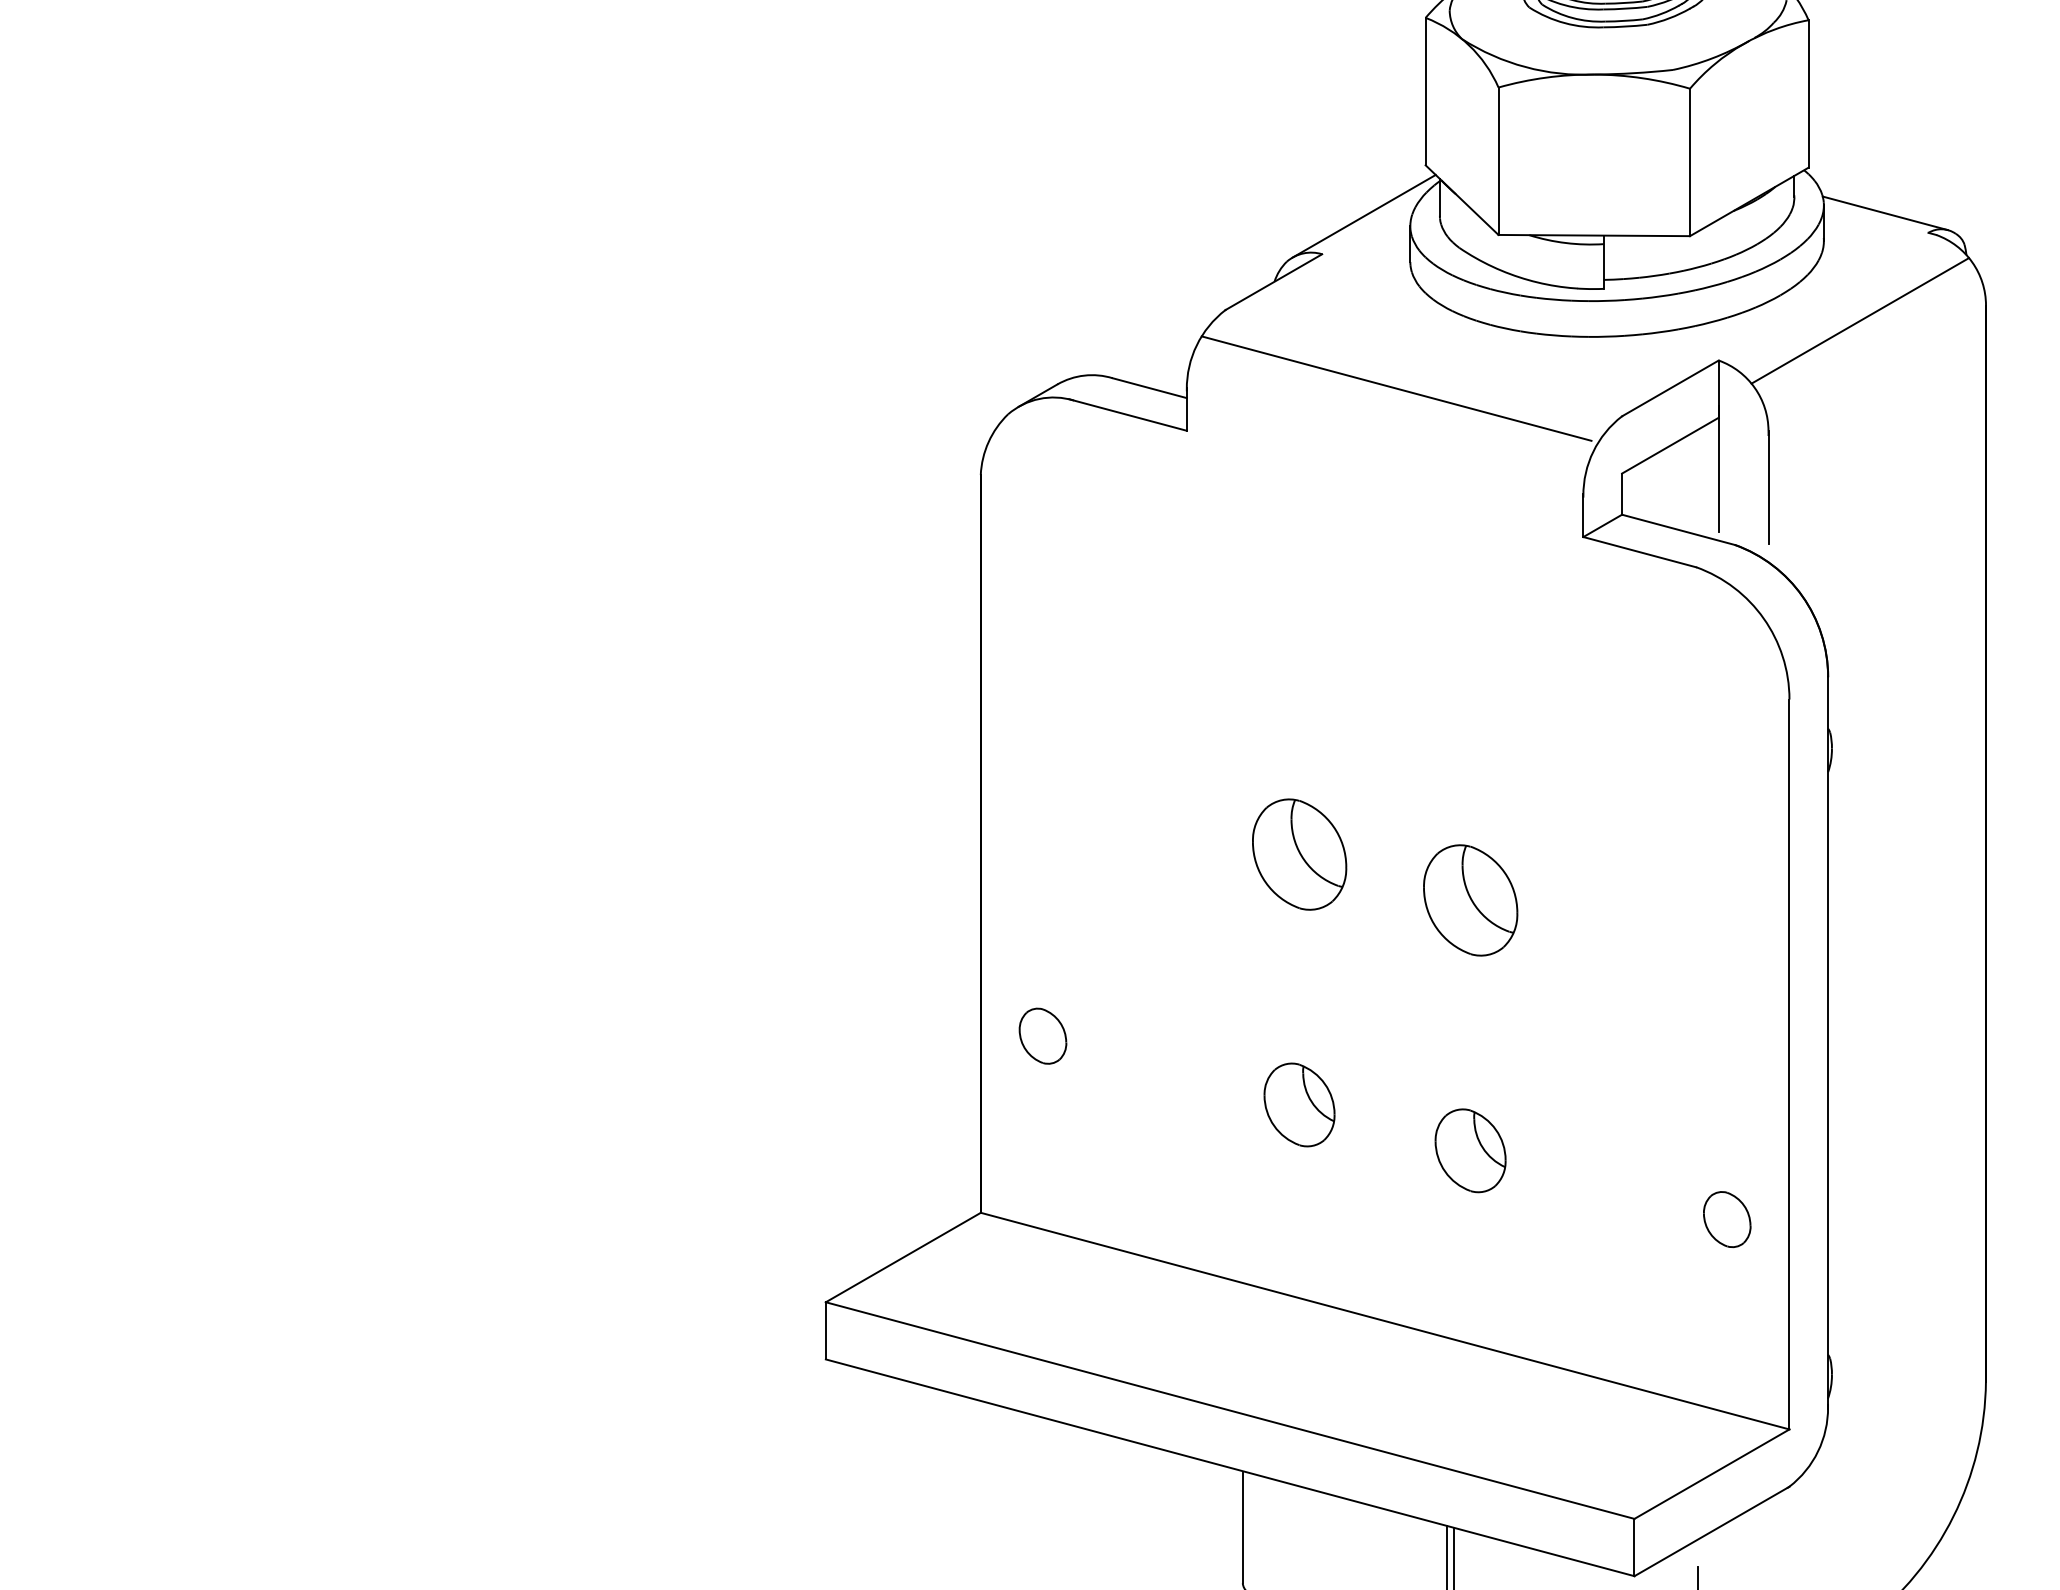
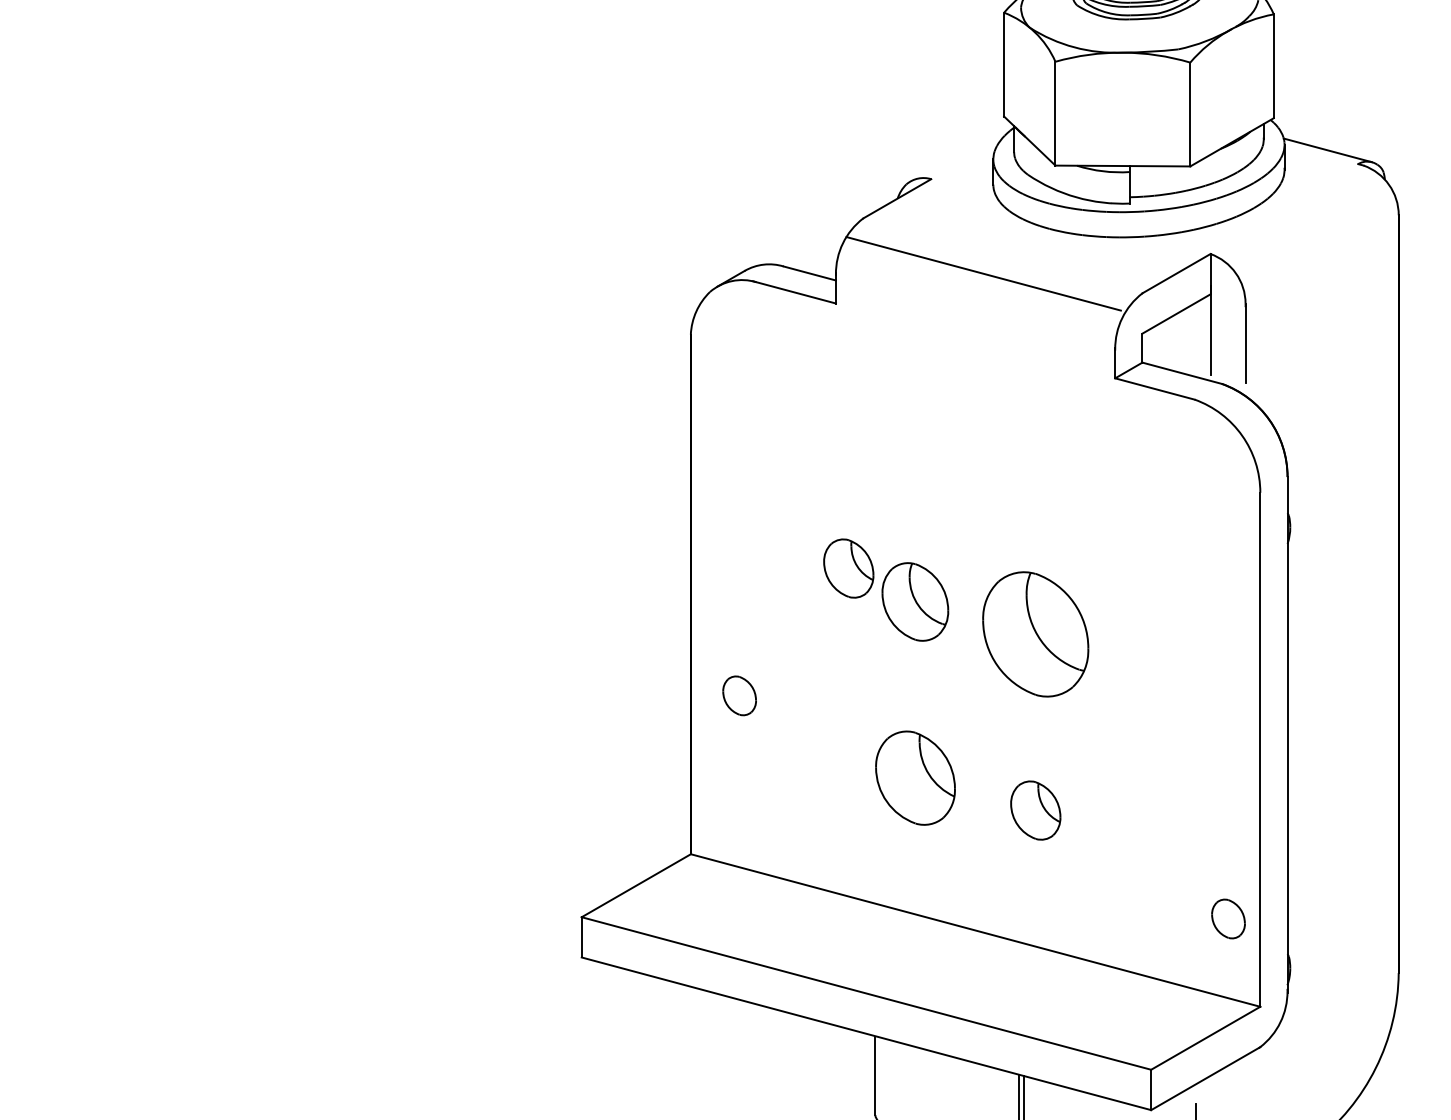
line: (1363, 216) -> (960, 152), removed
line: (1859, 320) -> (1309, 225), removed
part: (1204, 807) -> (848, 568), added
part: (1470, 899) -> (1035, 633), size x1.6
part: (1042, 1035) -> (739, 695), moved
part: (1298, 1105) -> (914, 778), size x1.6
part: (1727, 1218) -> (1228, 918), moved

